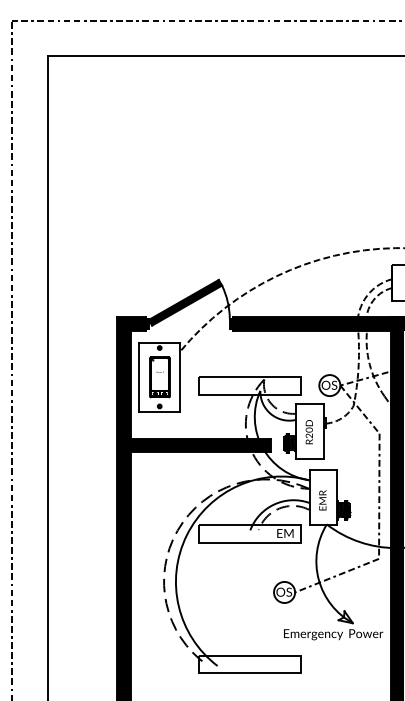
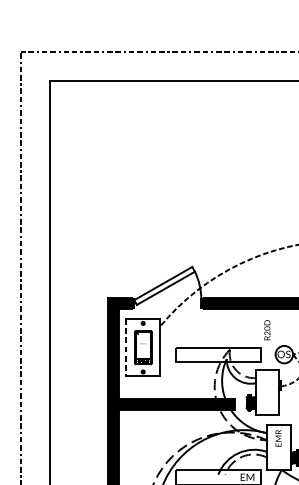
fill: (185, 302) -> (164, 285), removed
line: (139, 377) -> (126, 347), solid -> dashed
text: (308, 432) -> (266, 330), moved
text: (322, 500) -> (278, 438), moved

